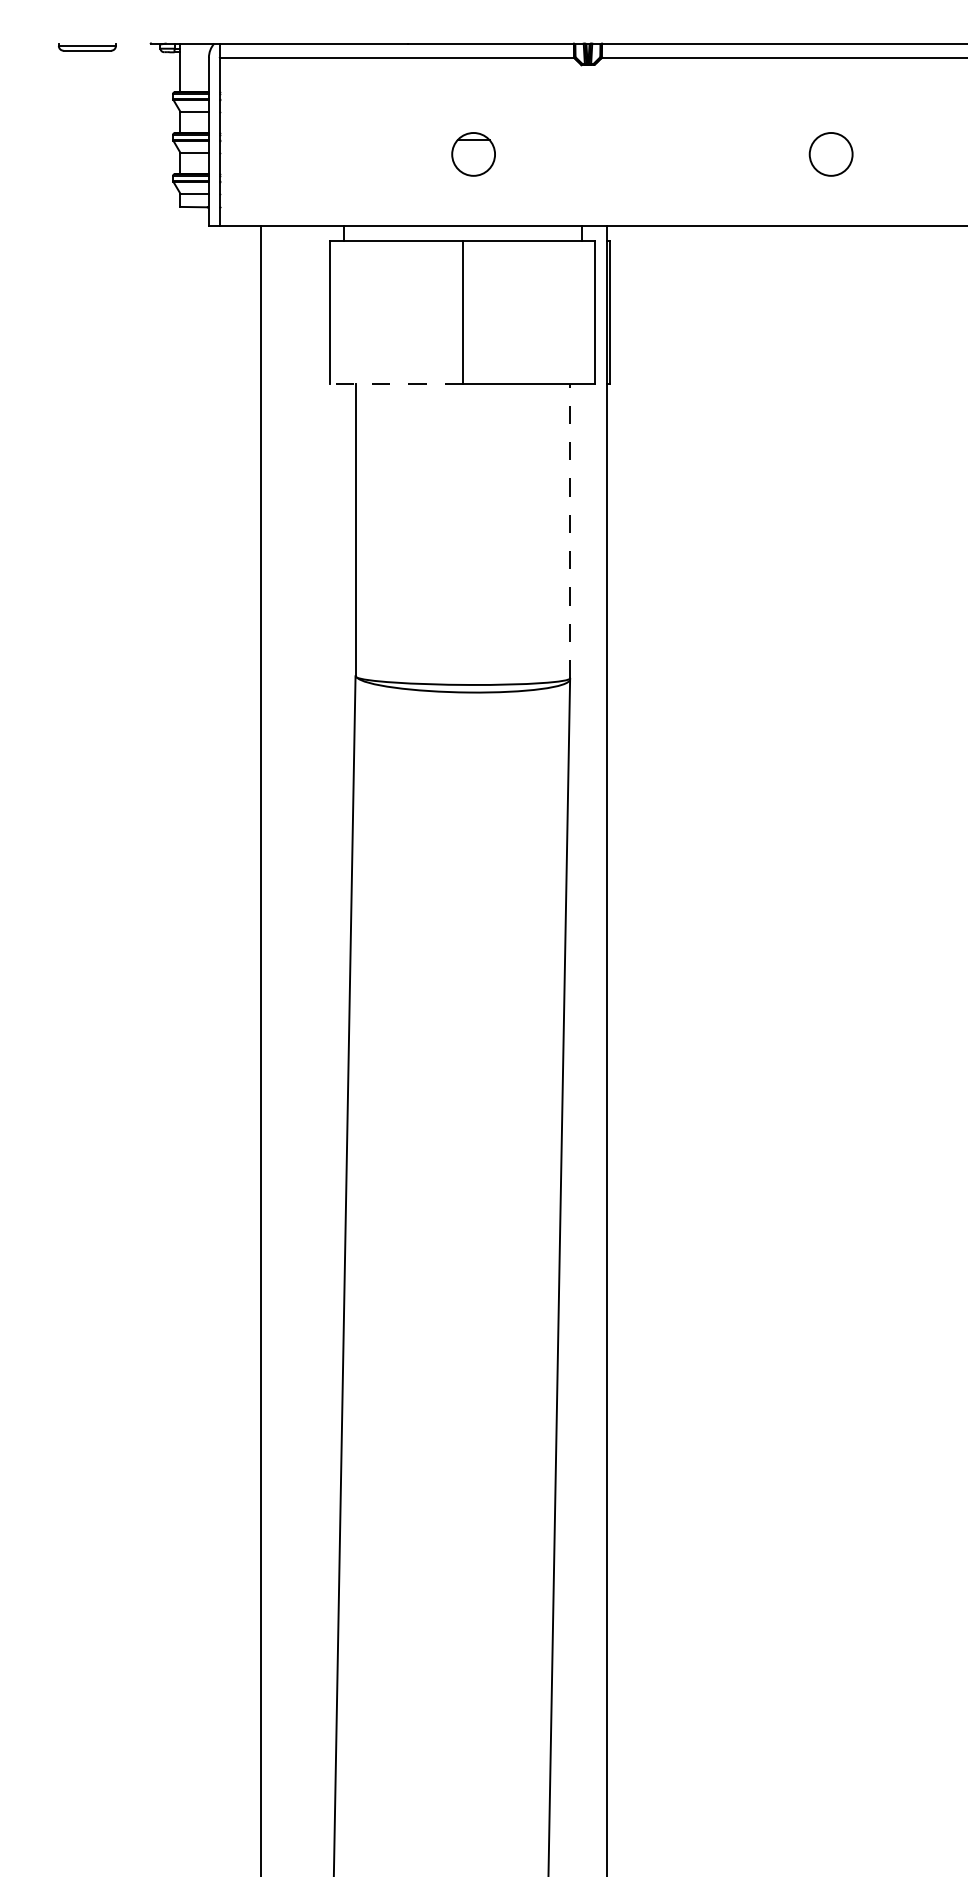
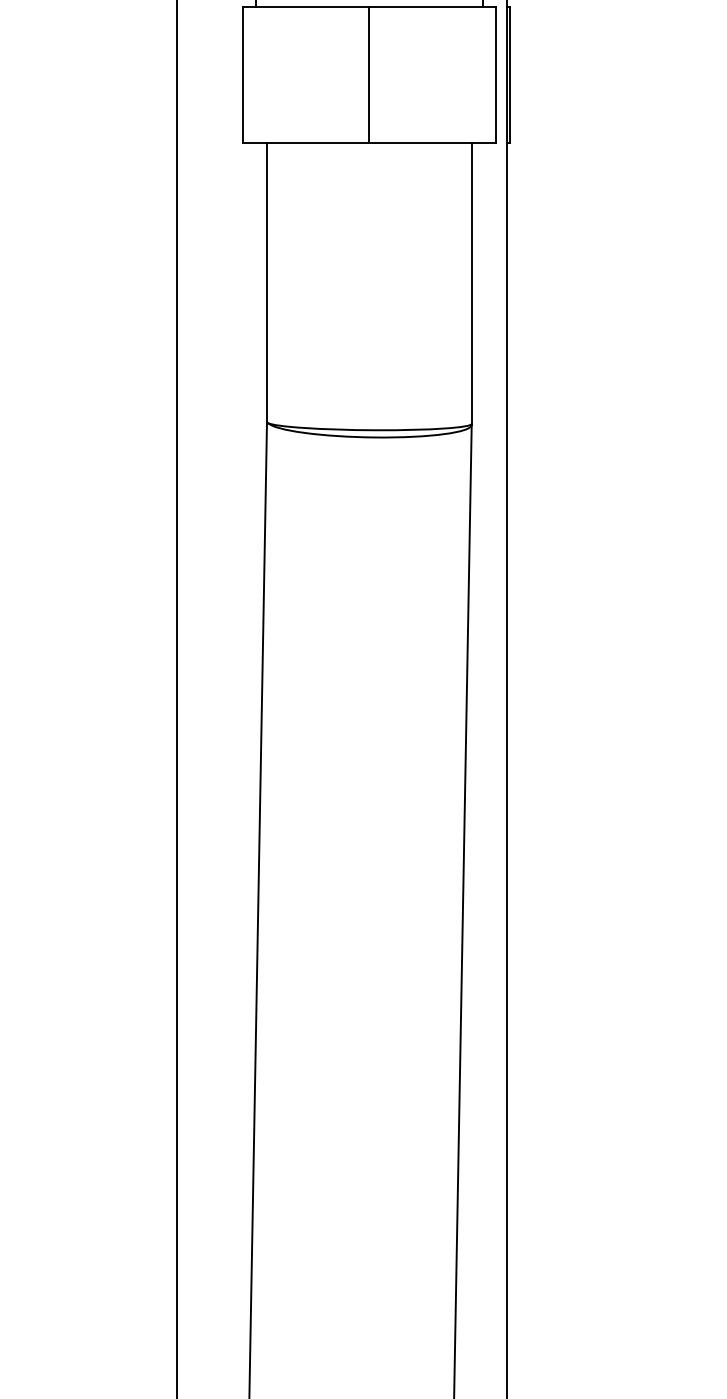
line: (396, 384) -> (306, 143), dashed -> solid
line: (570, 530) -> (472, 282), dashed -> solid

